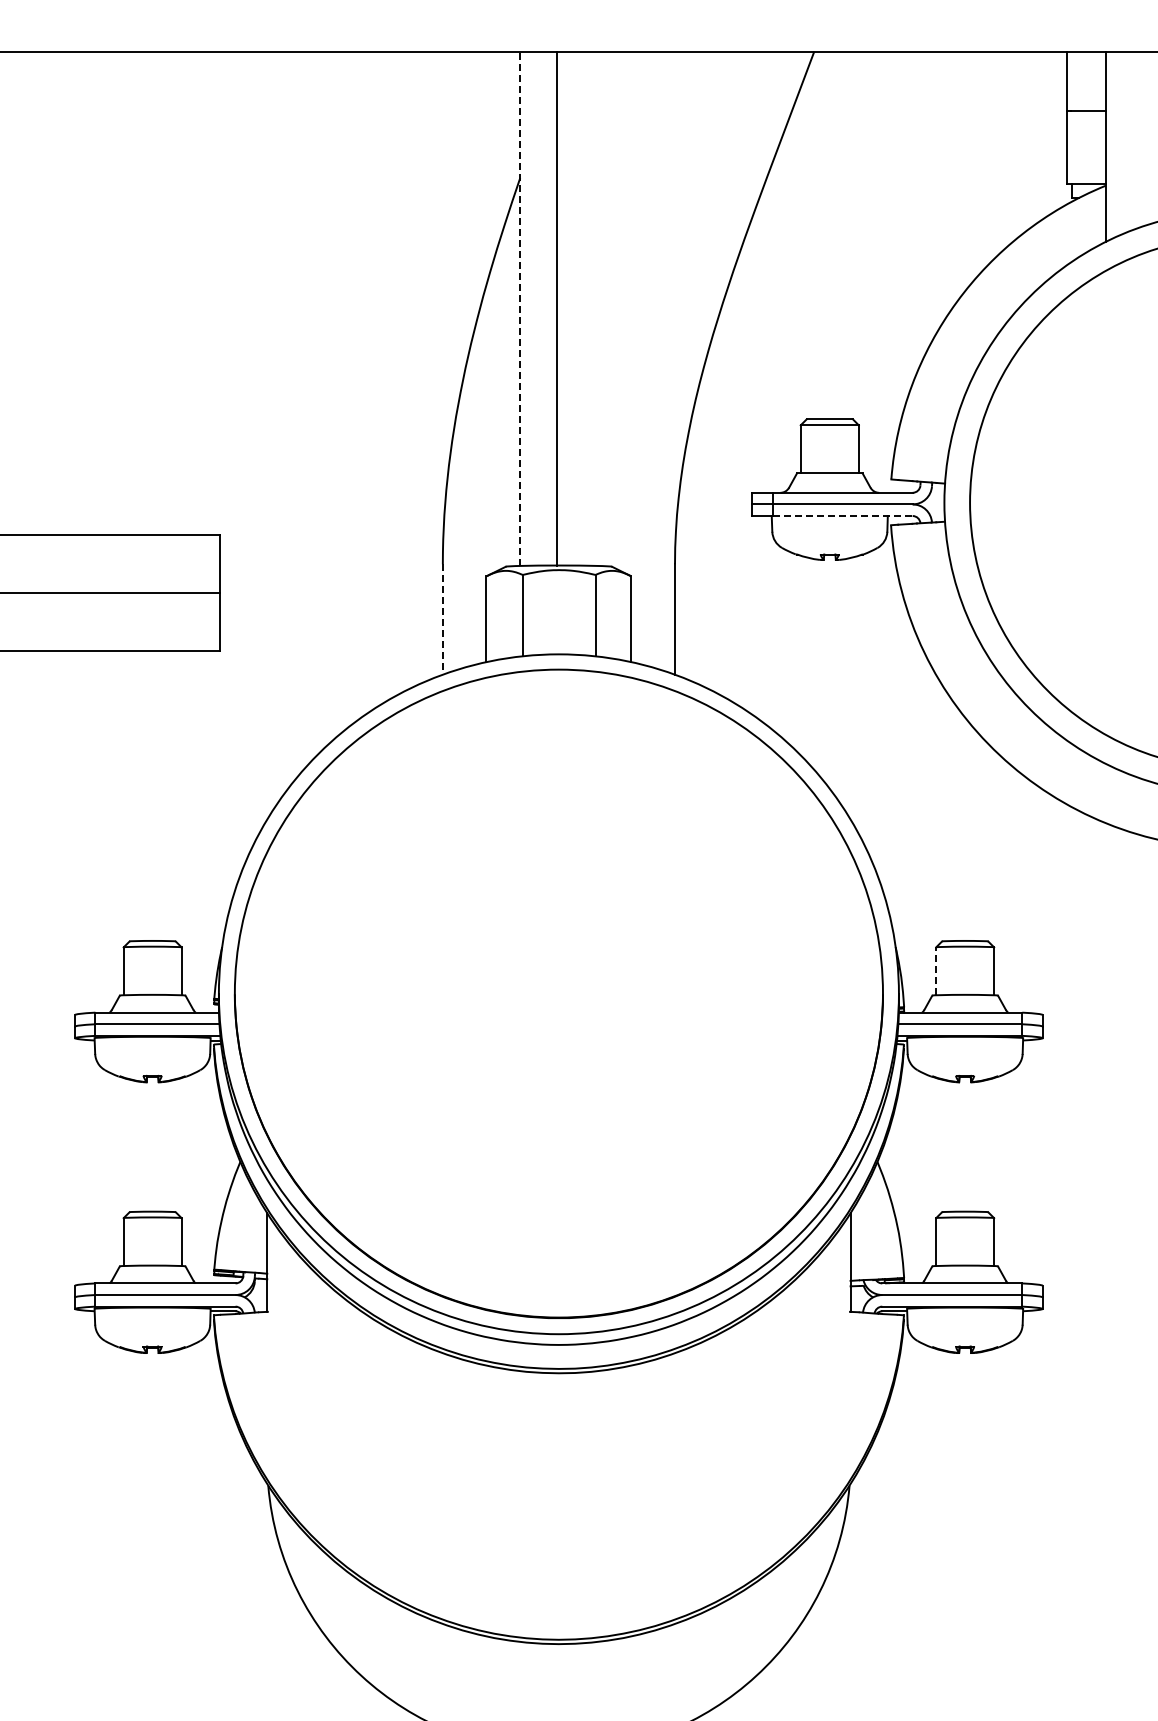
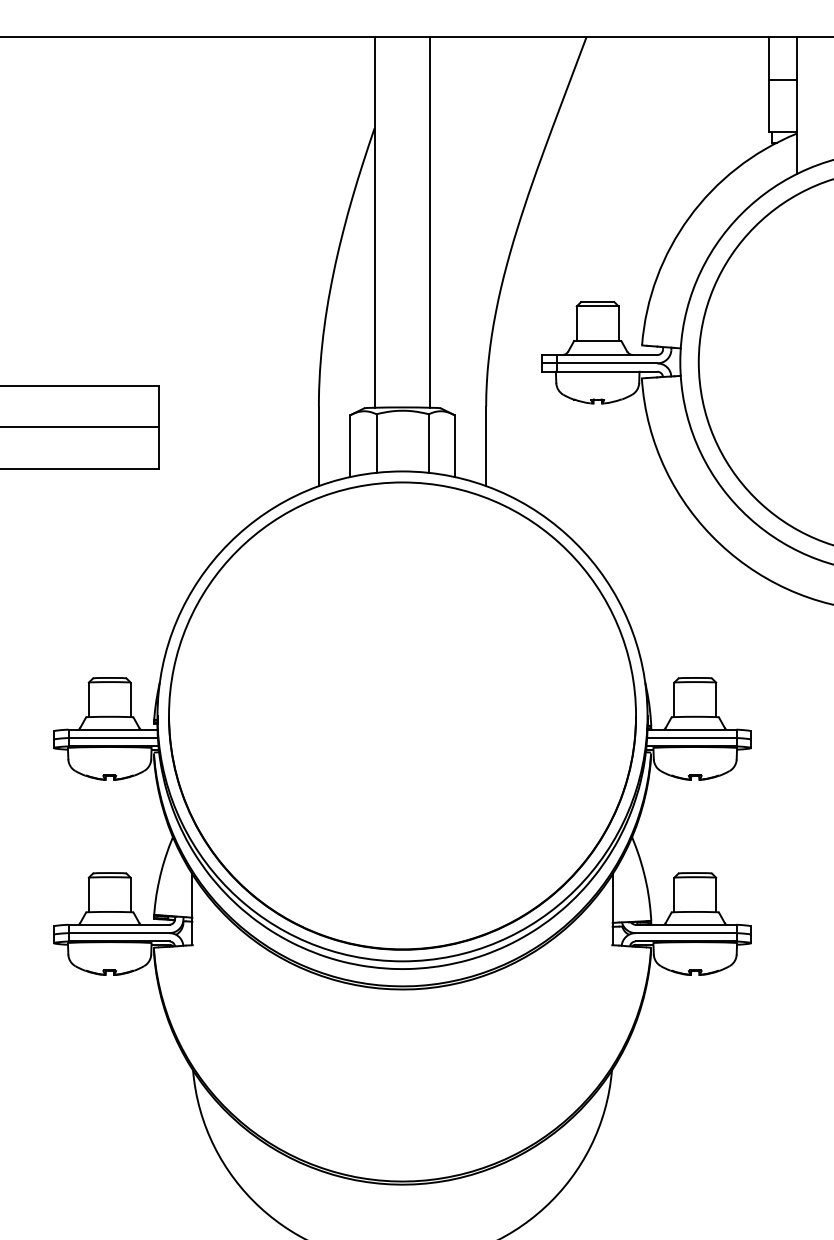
line: (520, 308) -> (374, 222), dashed -> solid
line: (556, 308) -> (430, 222), moved
line: (843, 516) -> (607, 372), dashed -> solid
line: (442, 620) -> (318, 447), dashed -> solid
line: (936, 971) -> (674, 699), dashed -> solid

